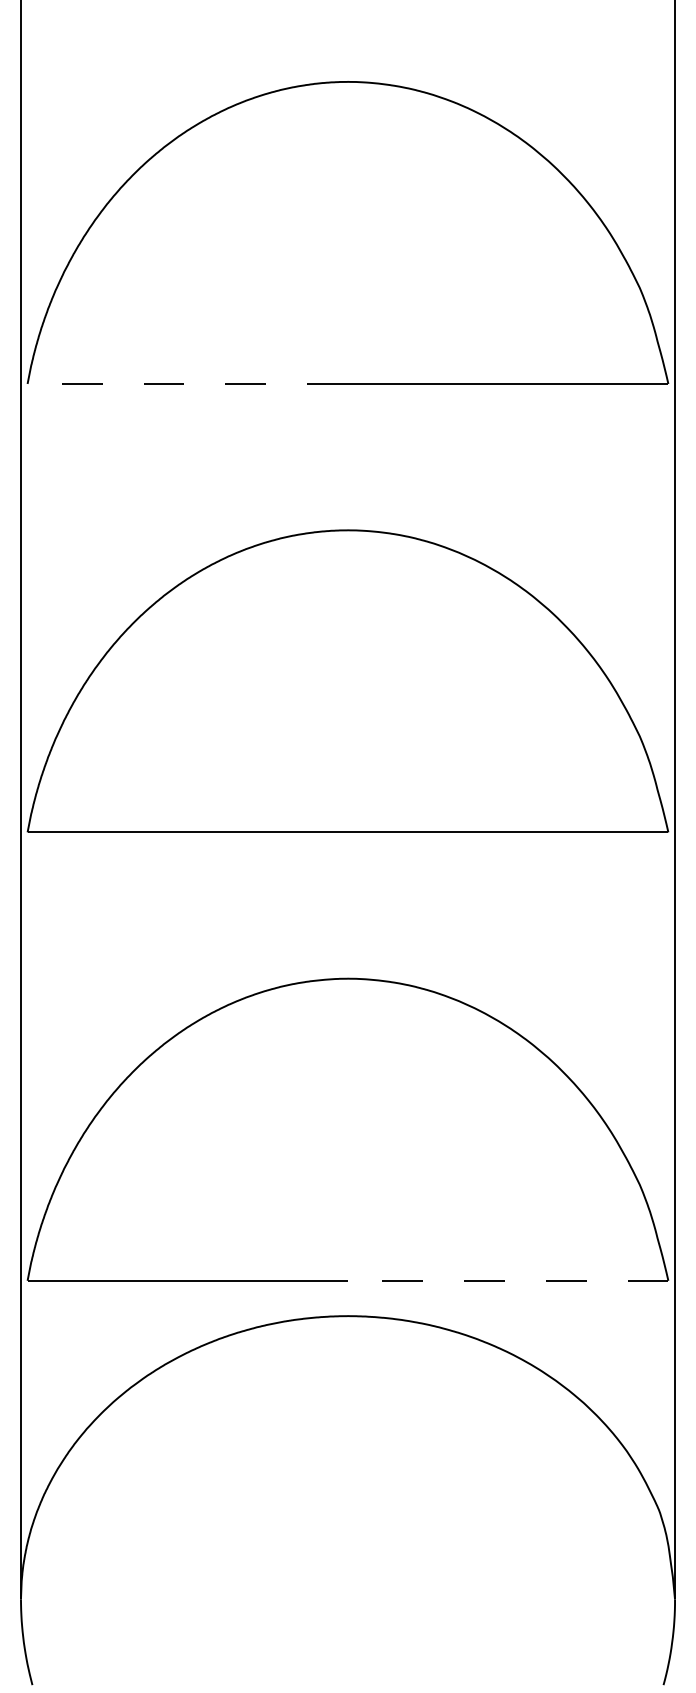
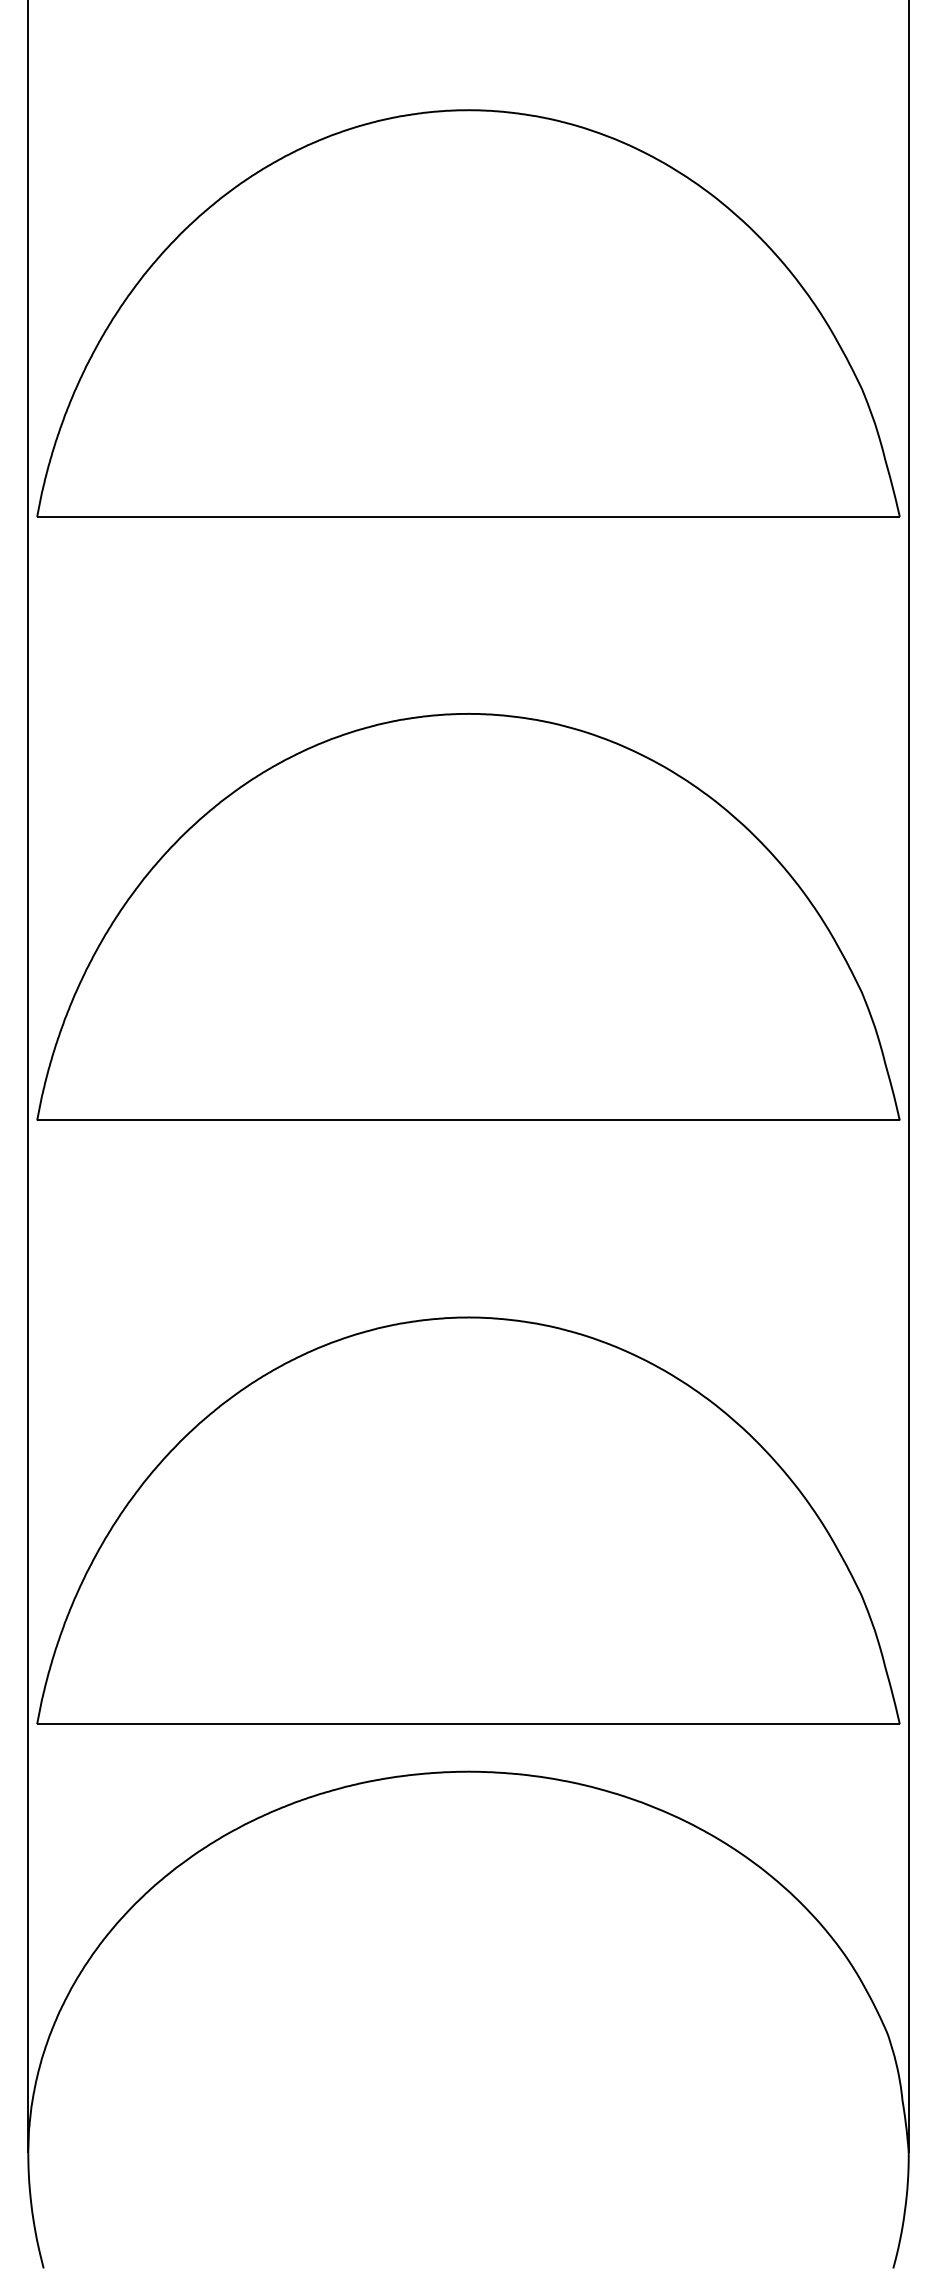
line: (187, 383) -> (252, 516), dashed -> solid
line: (507, 1280) -> (683, 1723), dashed -> solid

